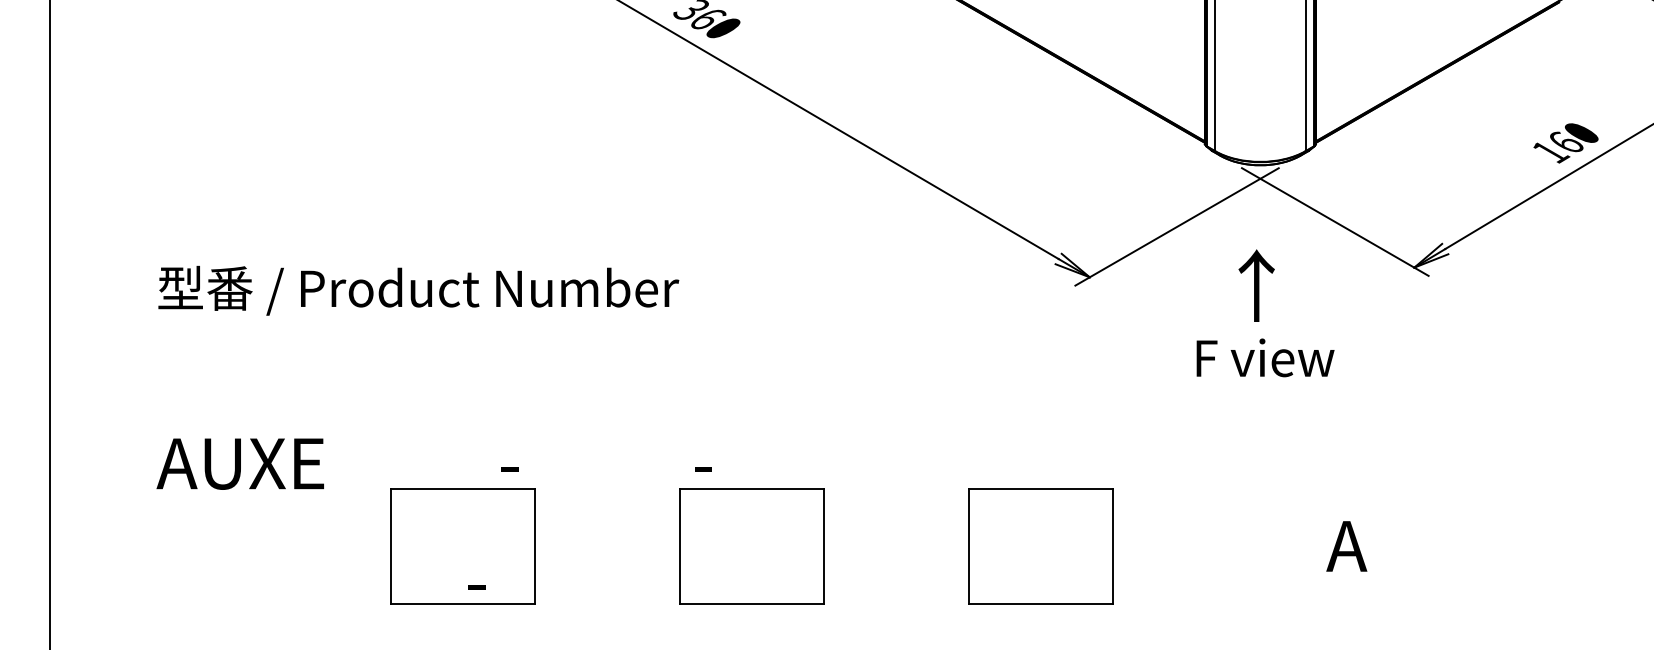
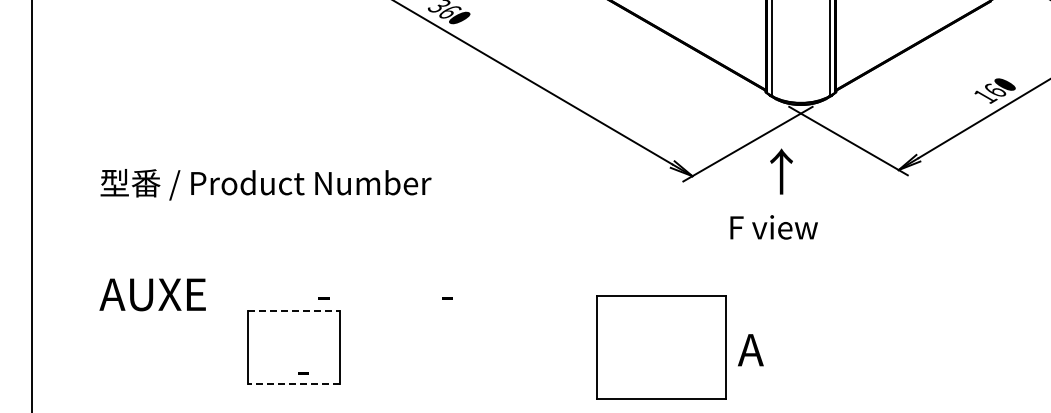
text: (1256, 285) -> (781, 171), moved
text: (1264, 358) -> (773, 227), moved
line: (463, 488) -> (294, 310), solid -> dashed
part: (751, 546) -> (477, 347), removed
part: (1041, 546) -> (661, 347), size x1.4
text: (1346, 546) -> (750, 350), moved
line: (463, 603) -> (294, 383), solid -> dashed

